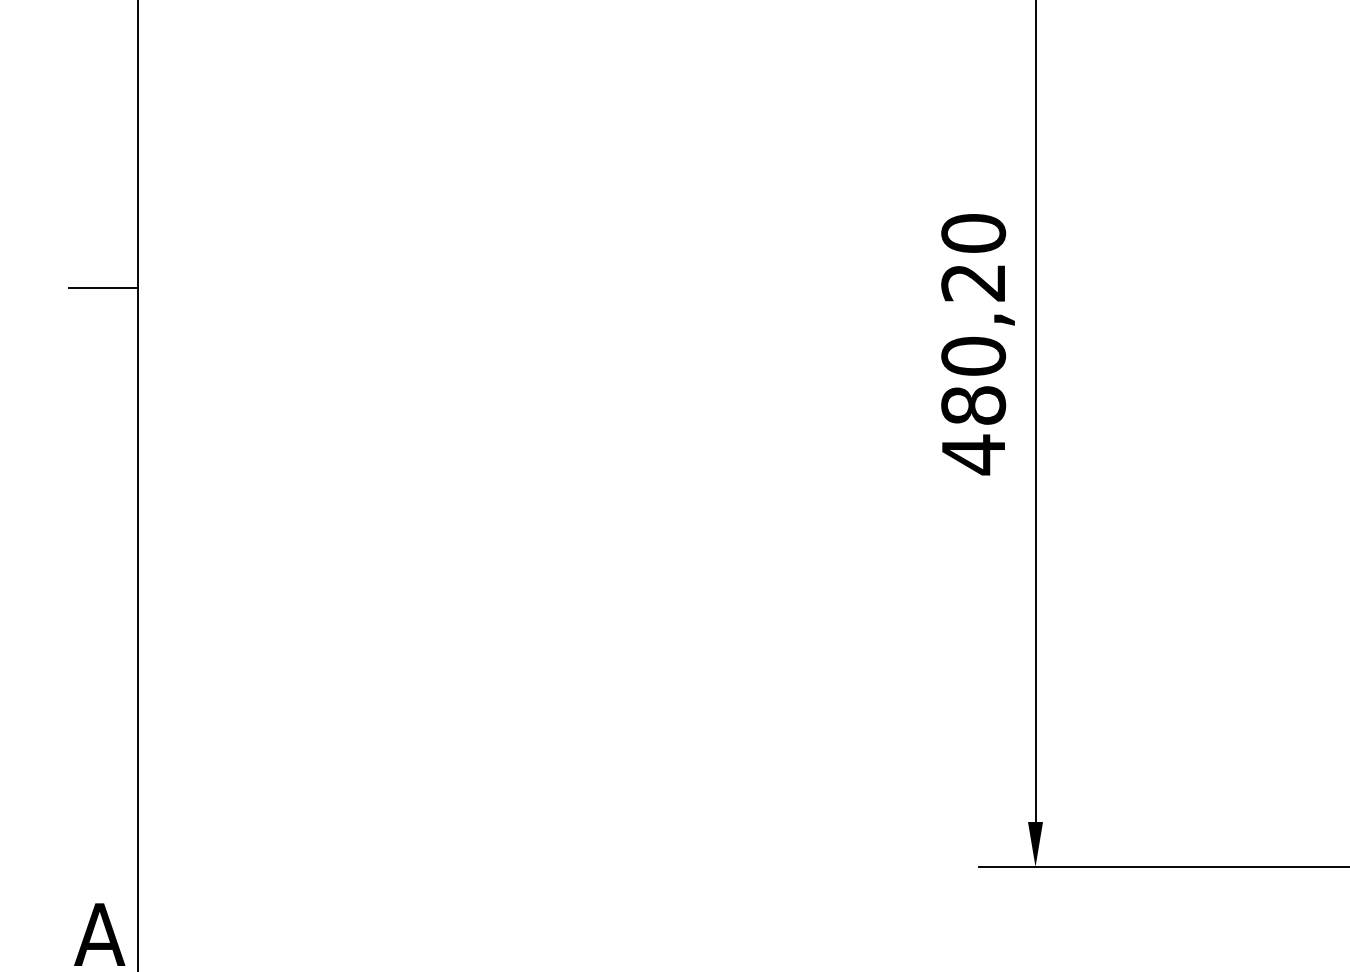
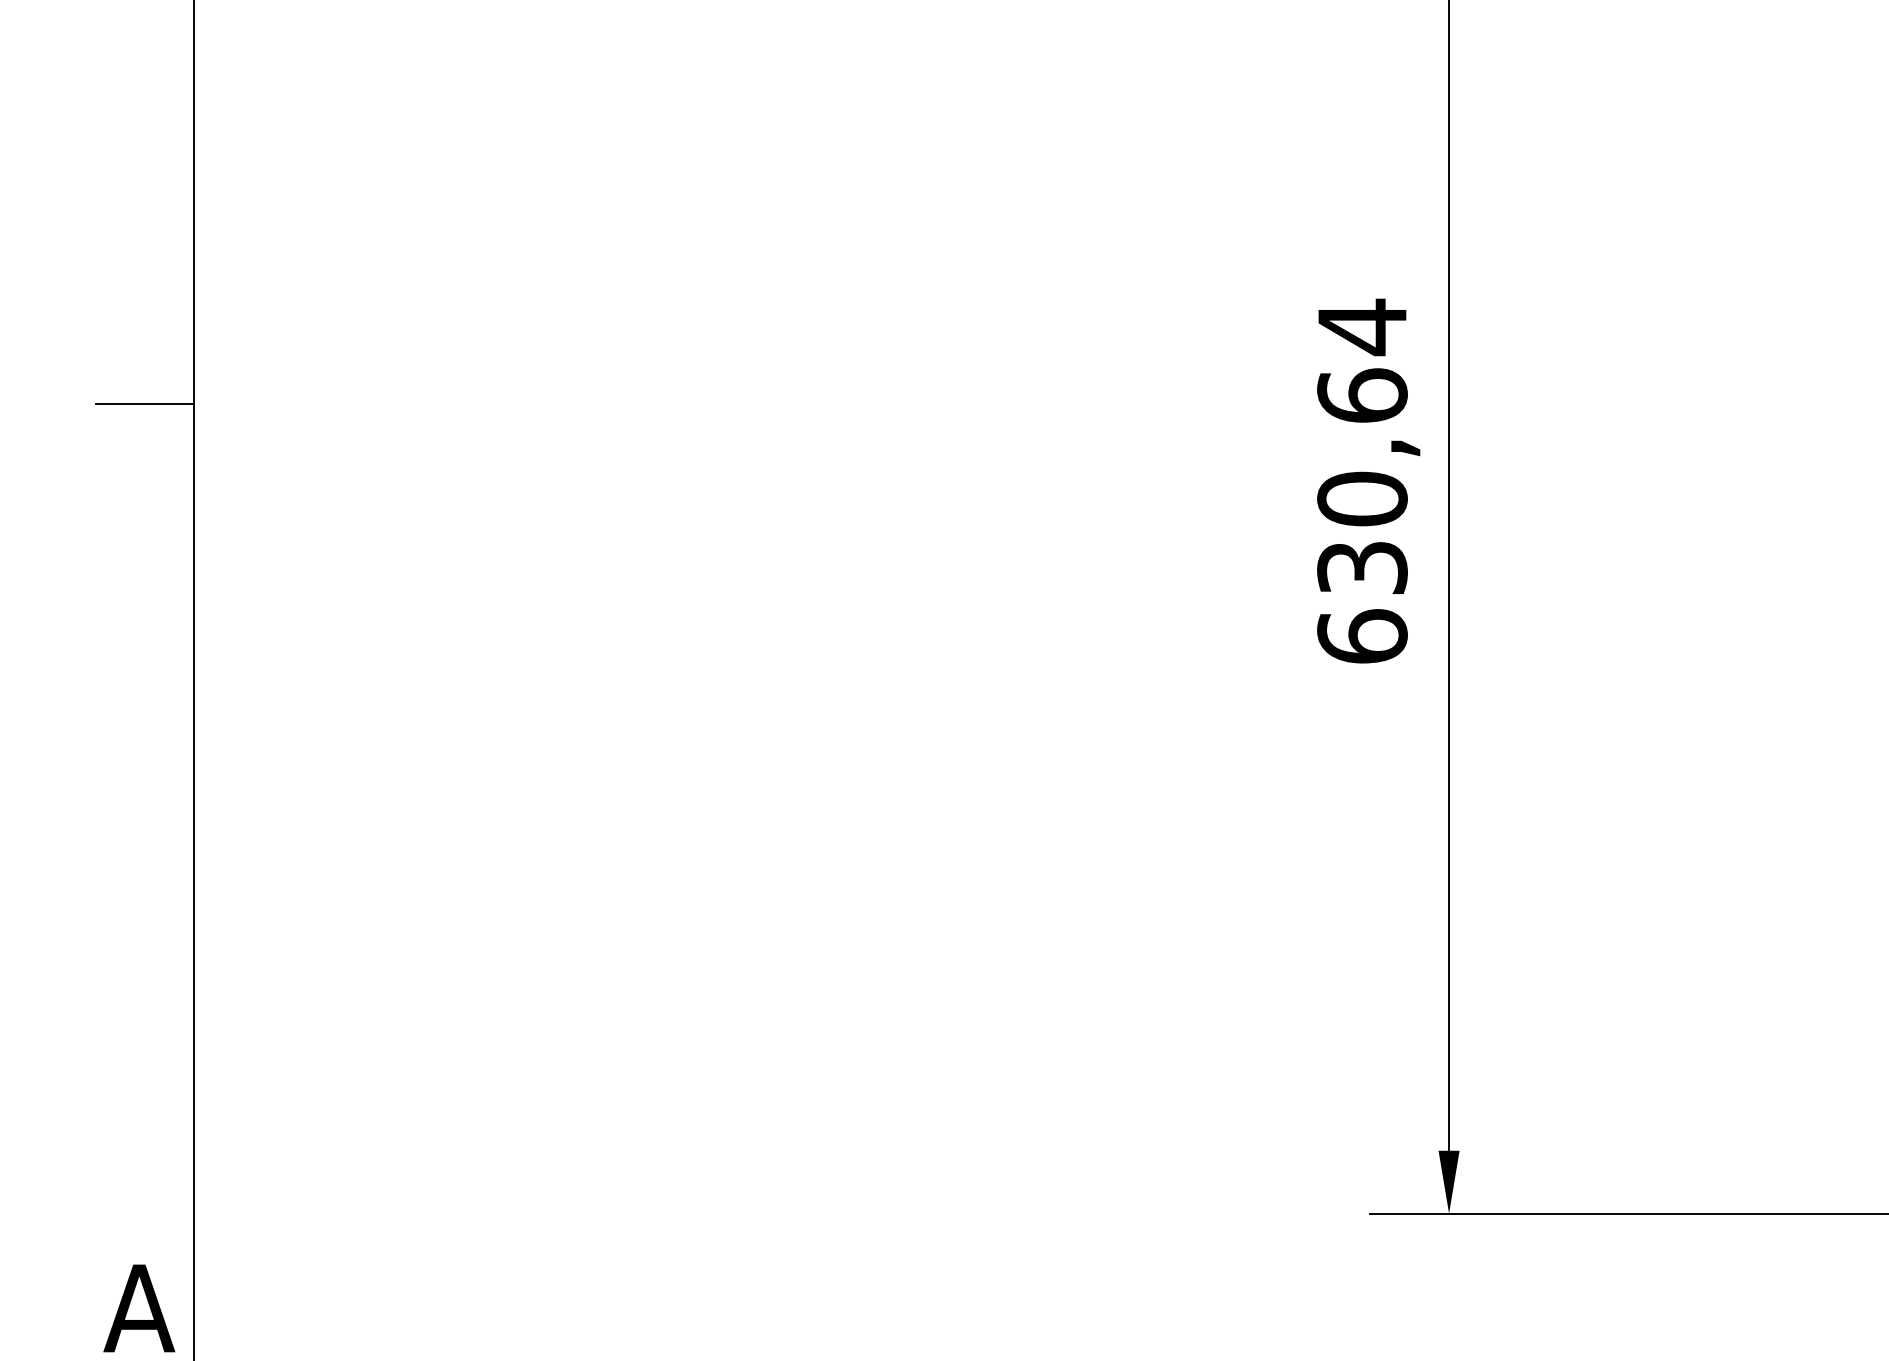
text: (973, 343) -> (1362, 481), 480,20 -> 630,64

